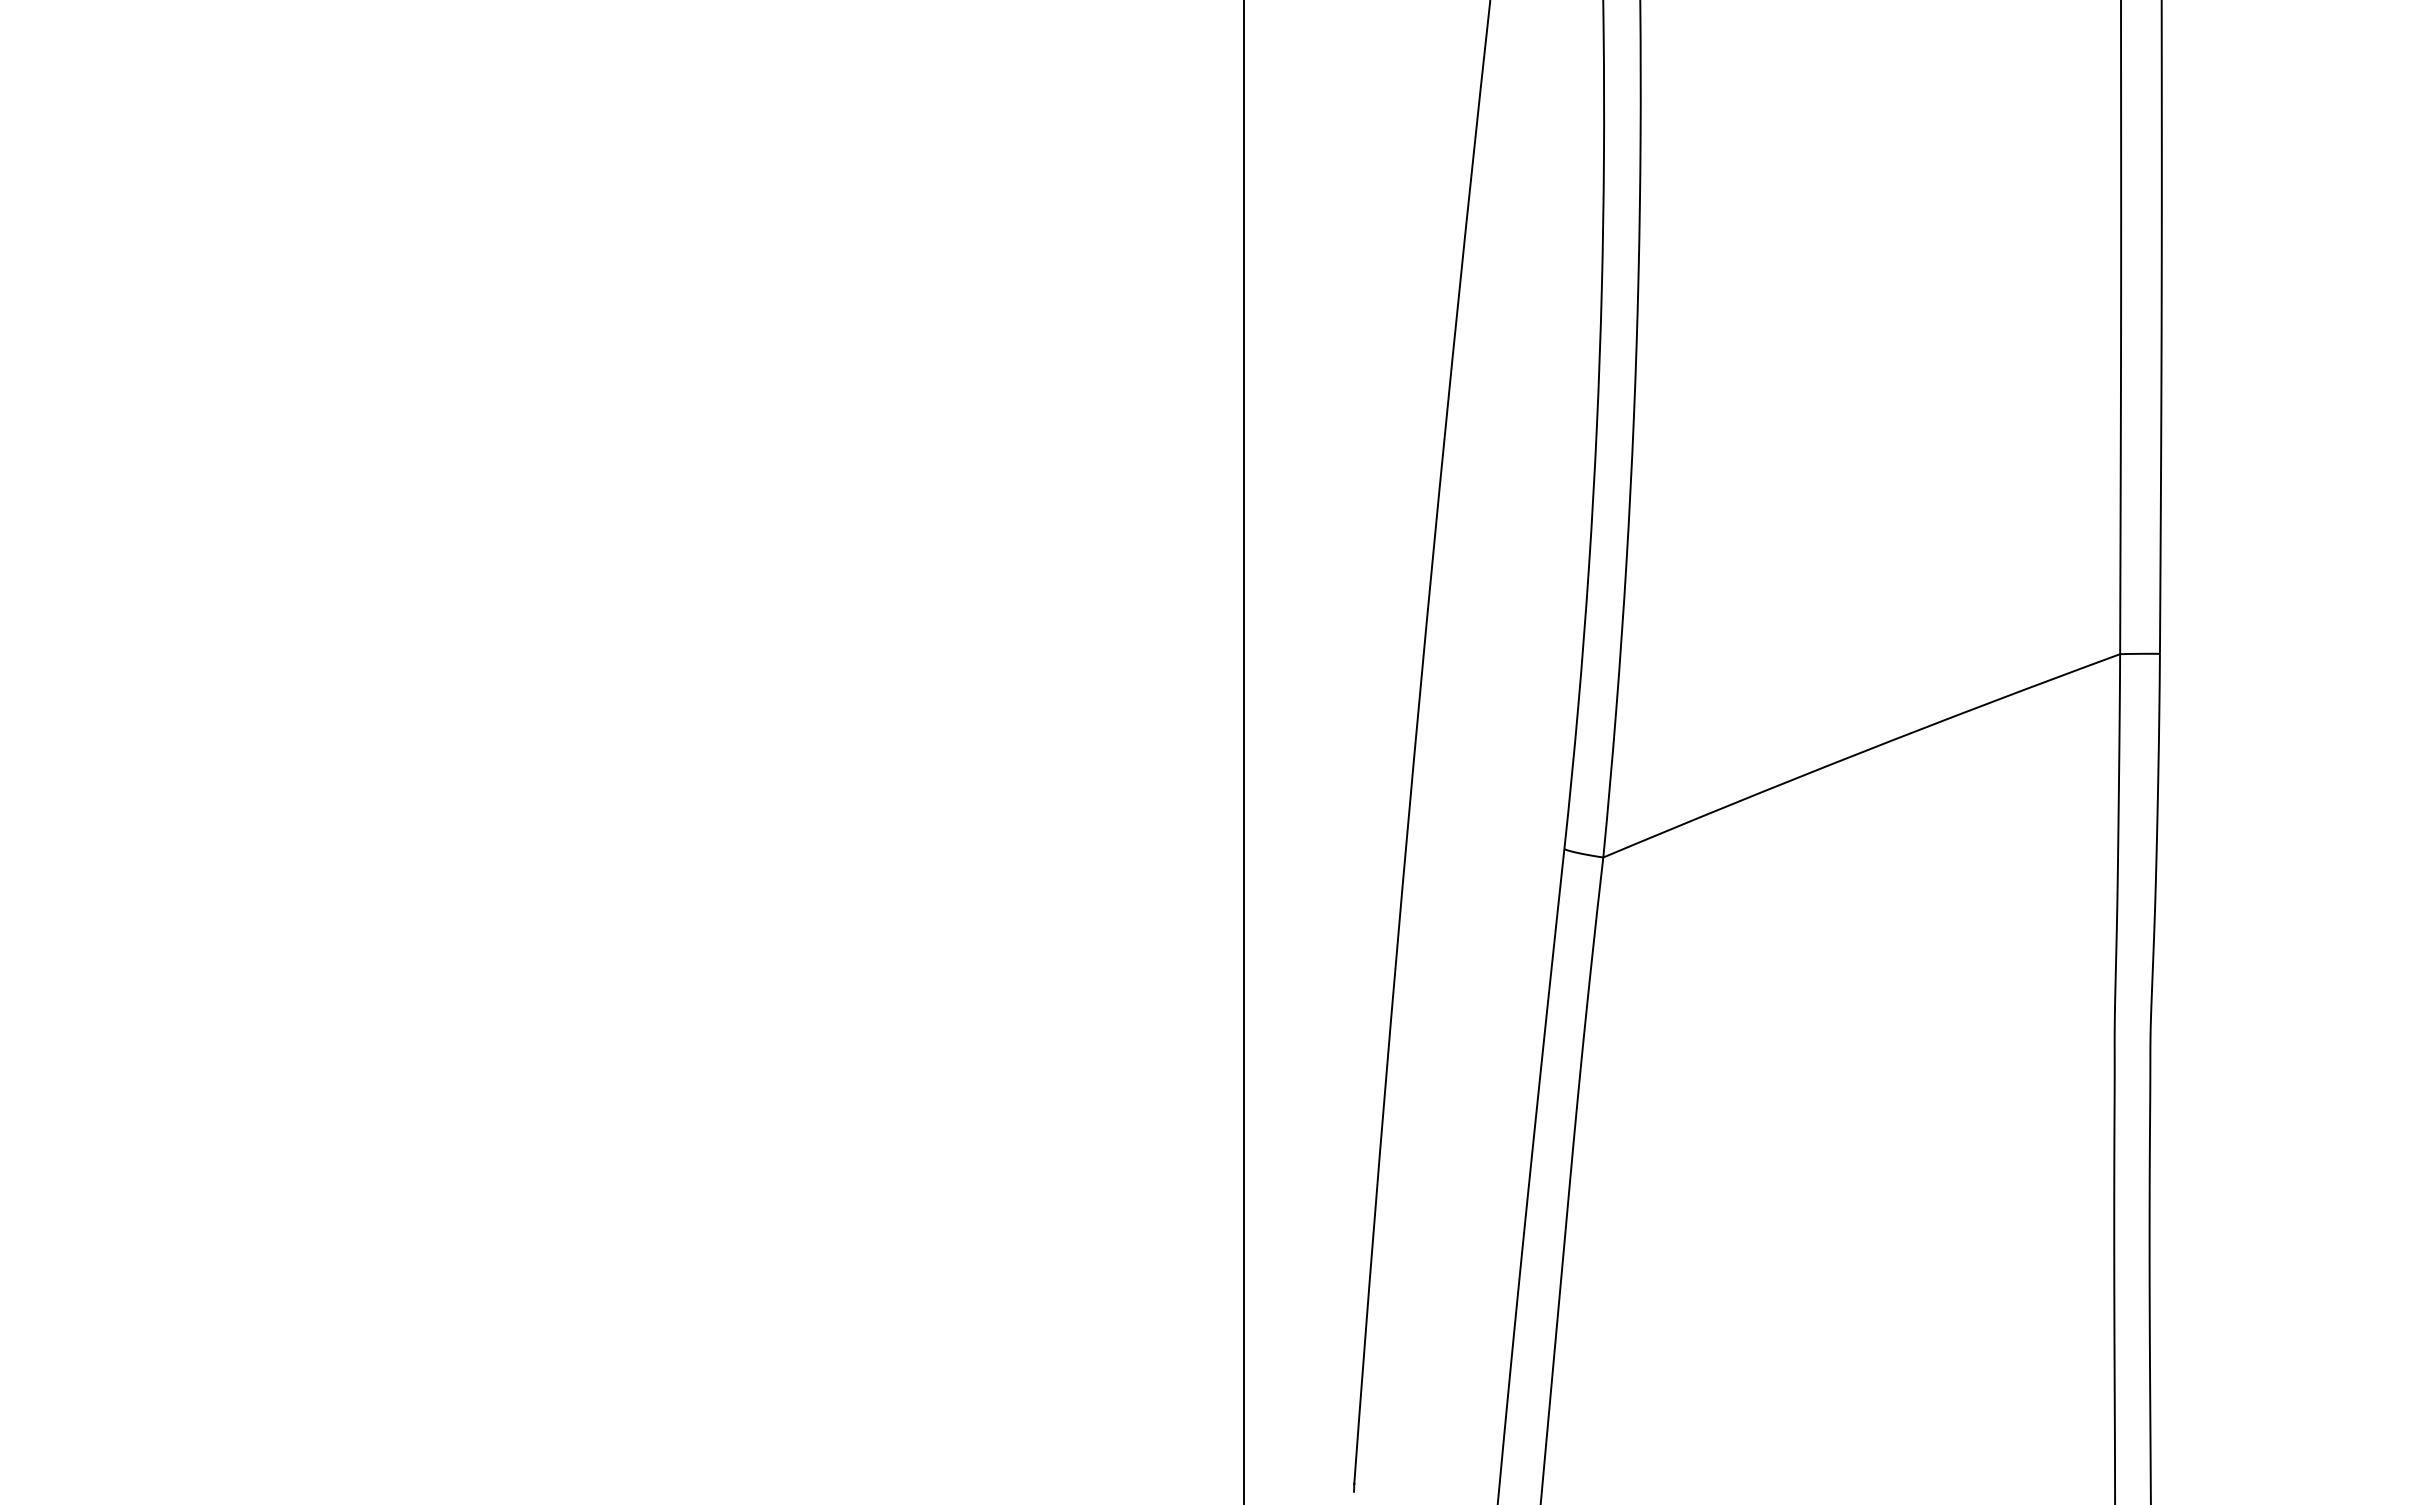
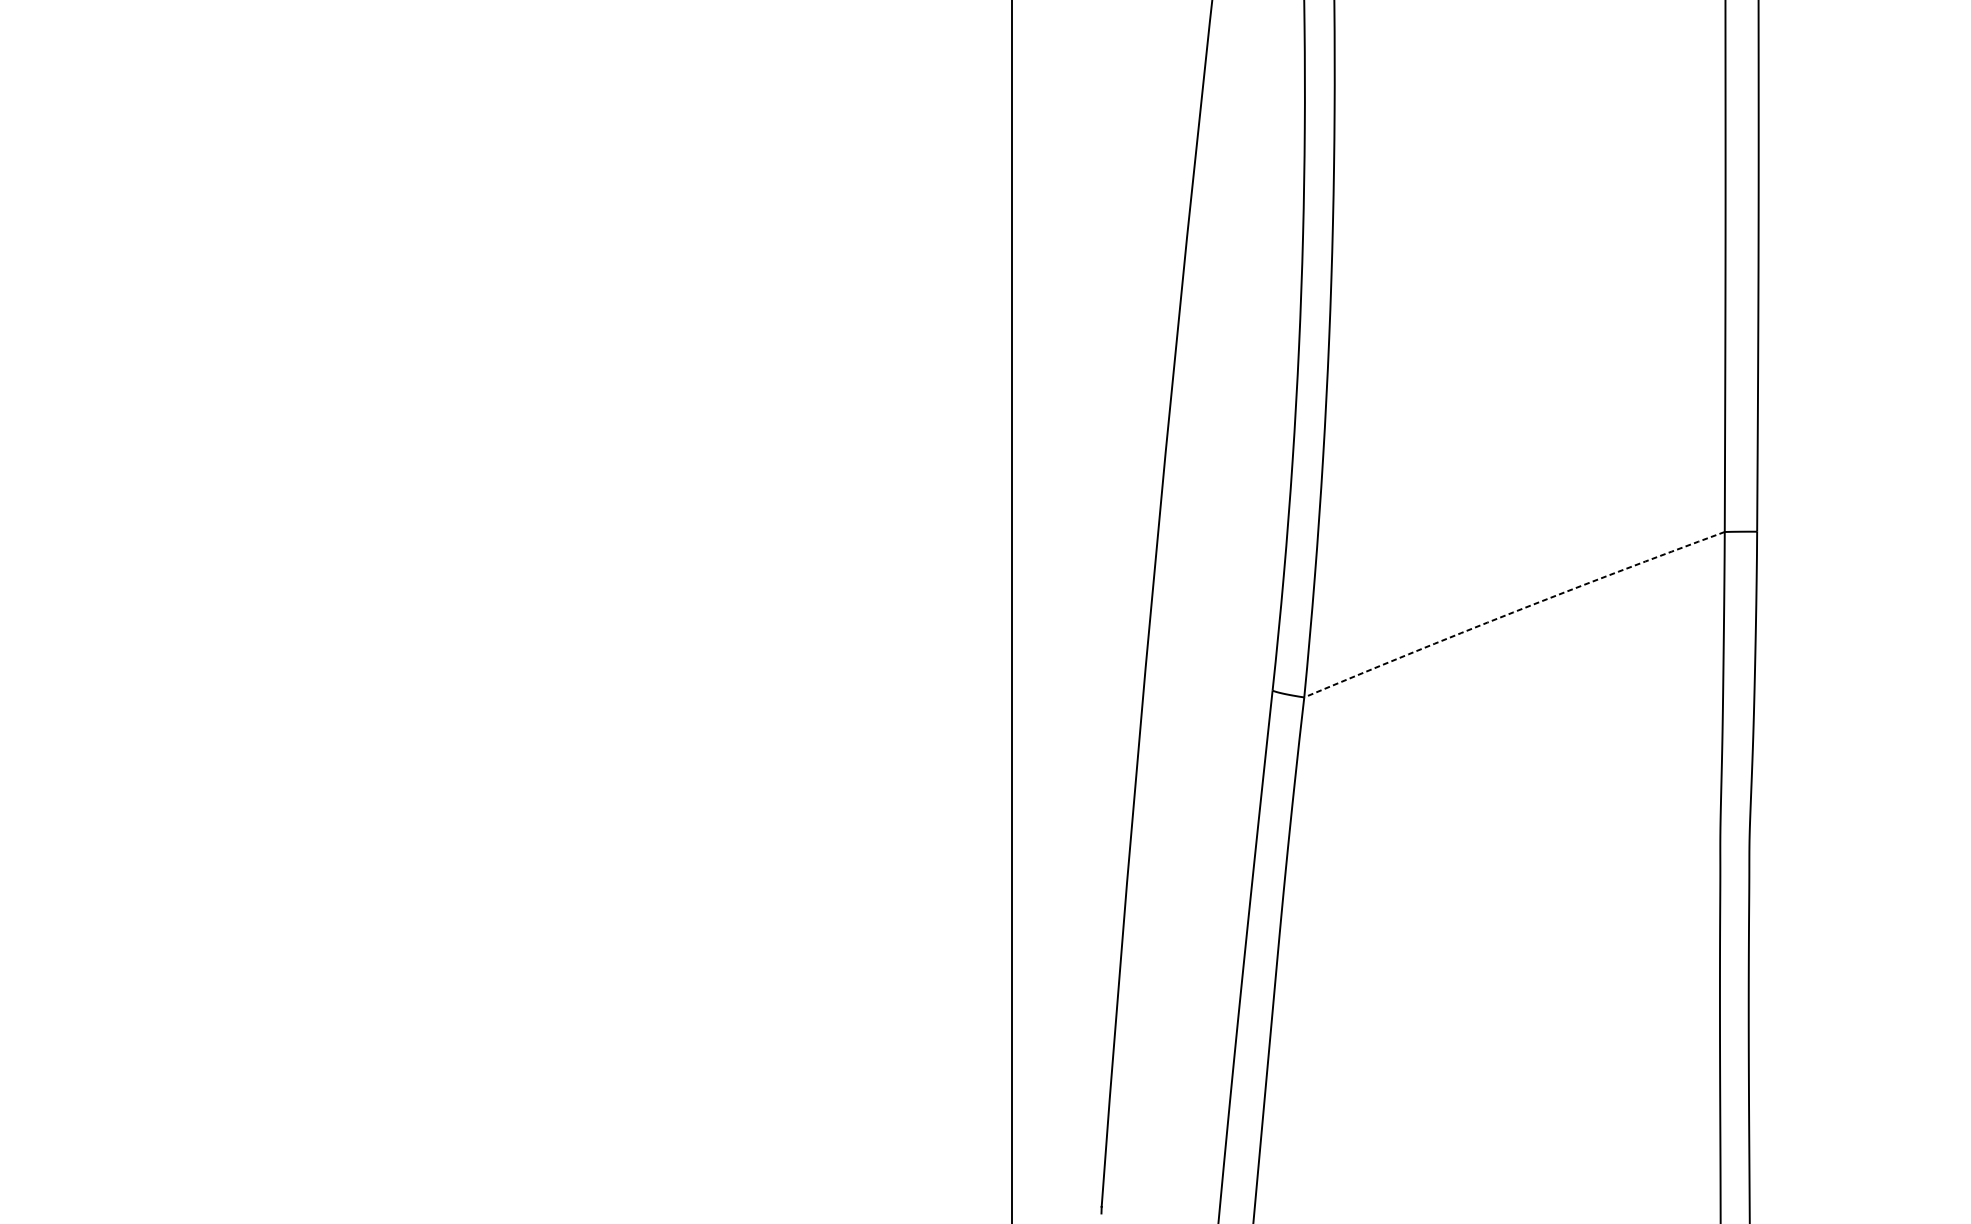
arc: (1860, 752) -> (1513, 612), solid -> dashed

